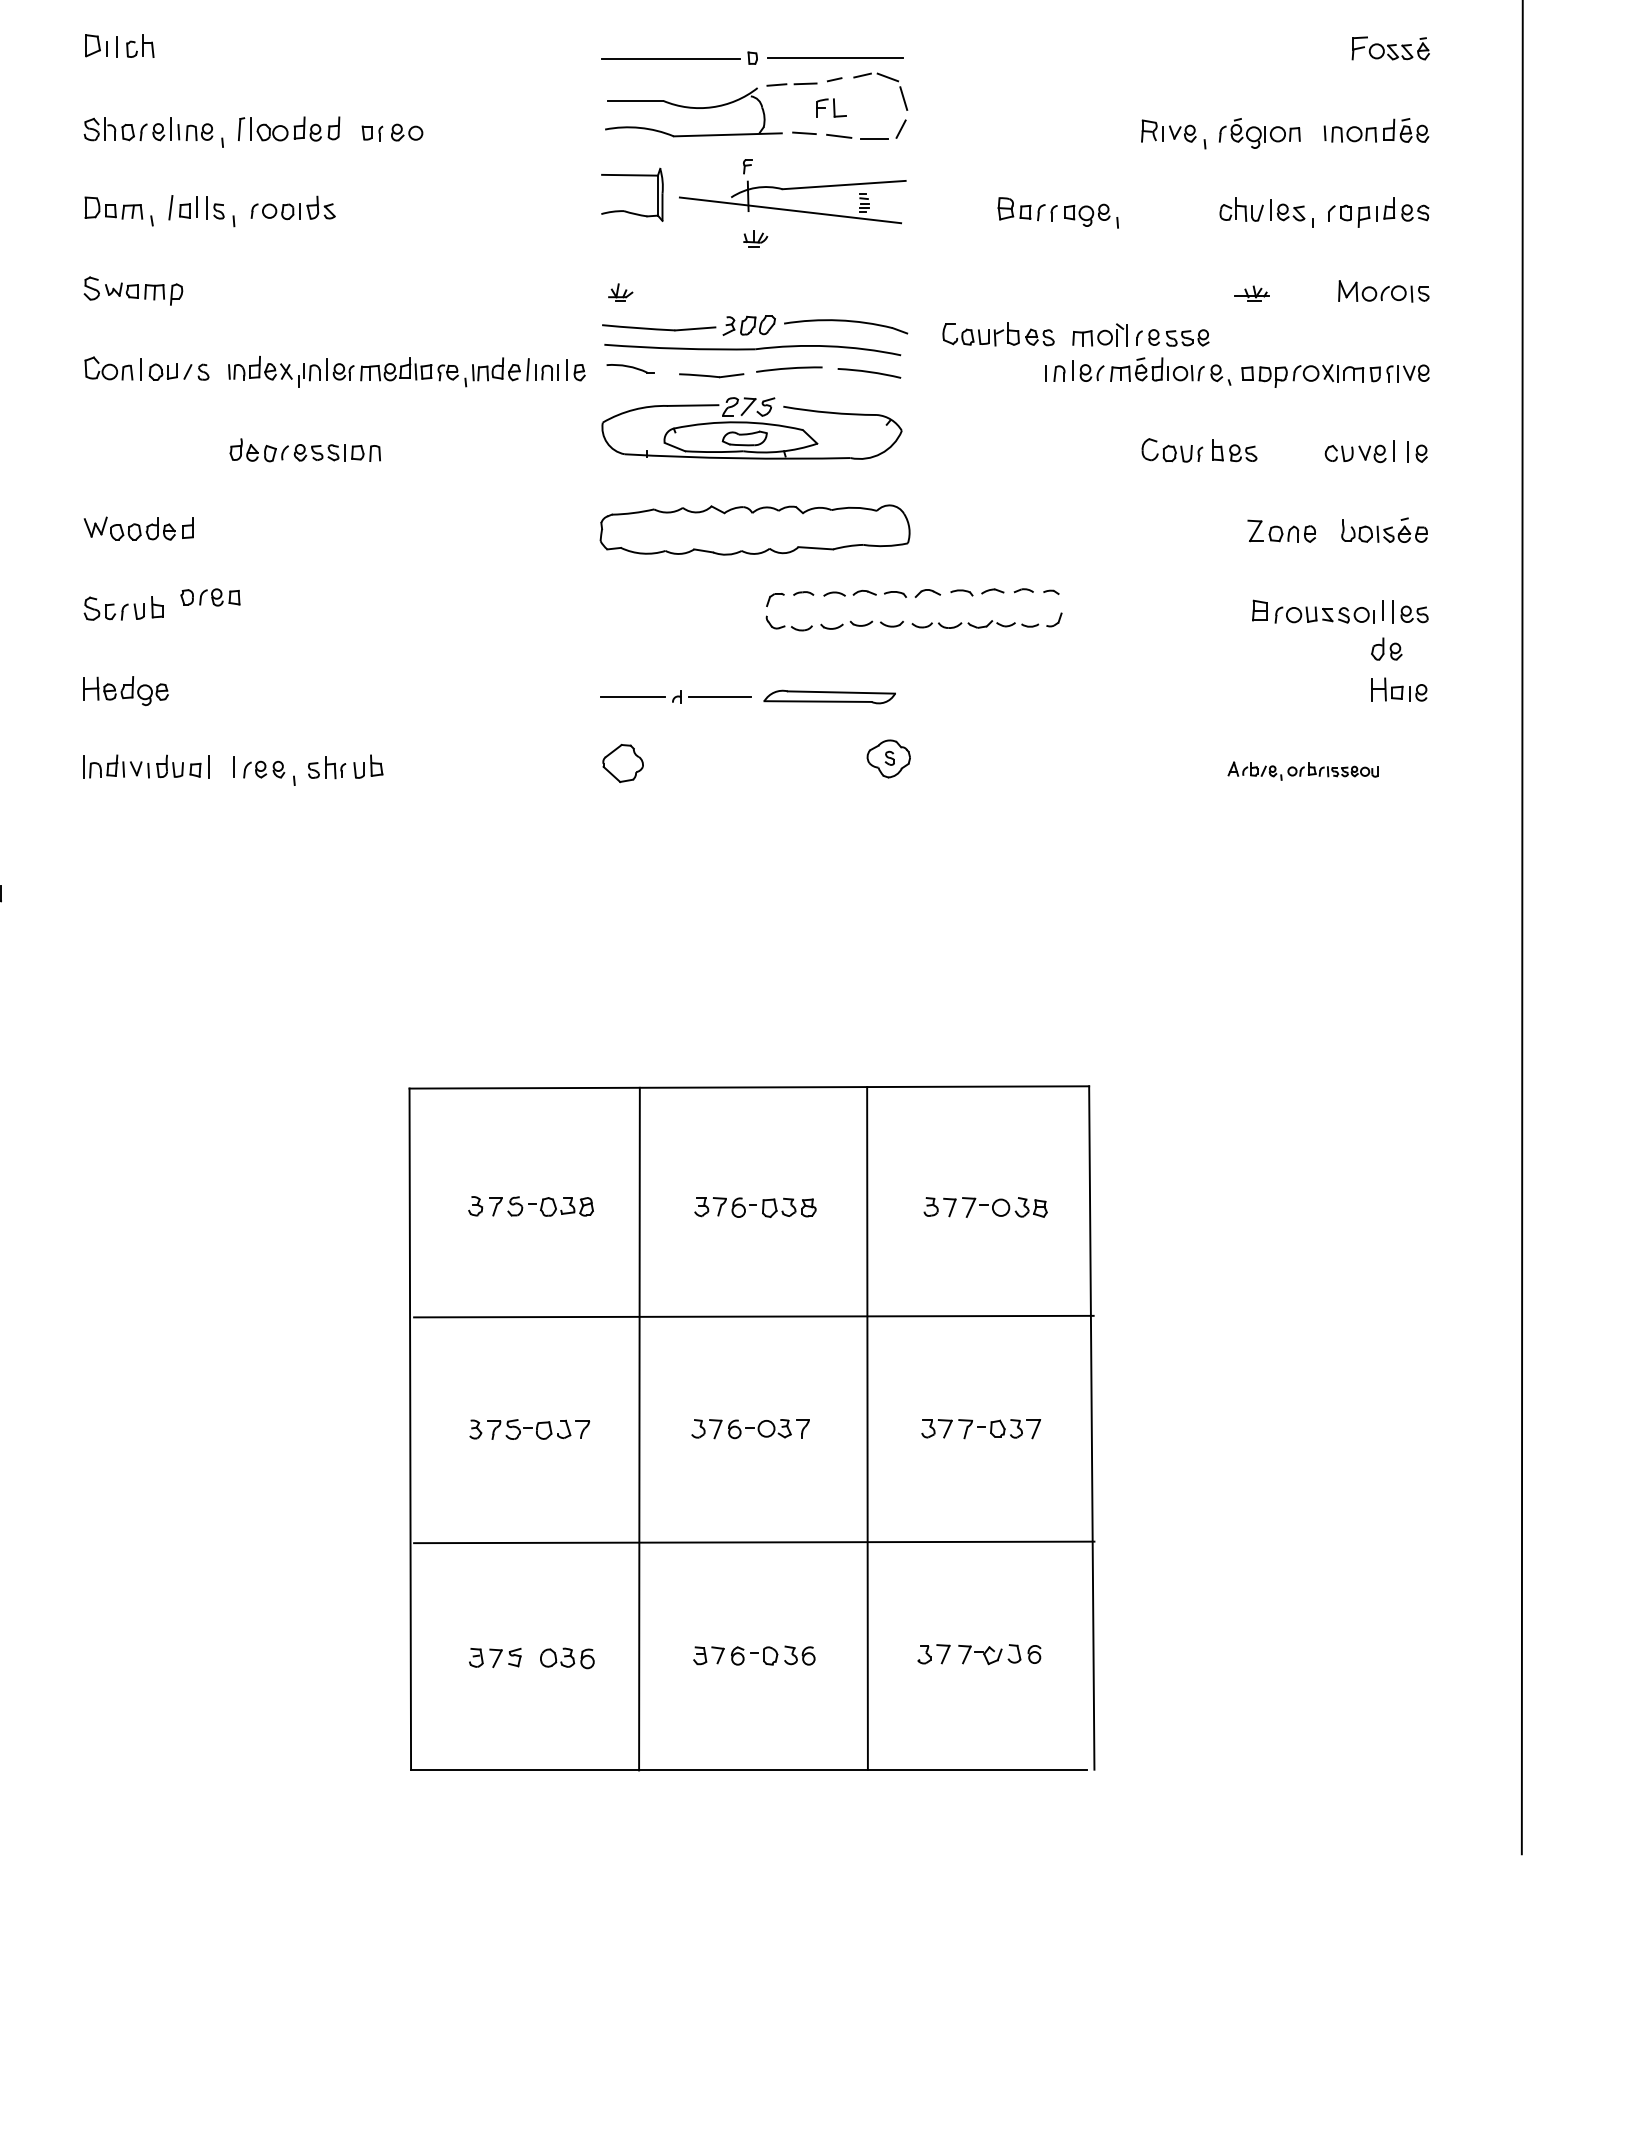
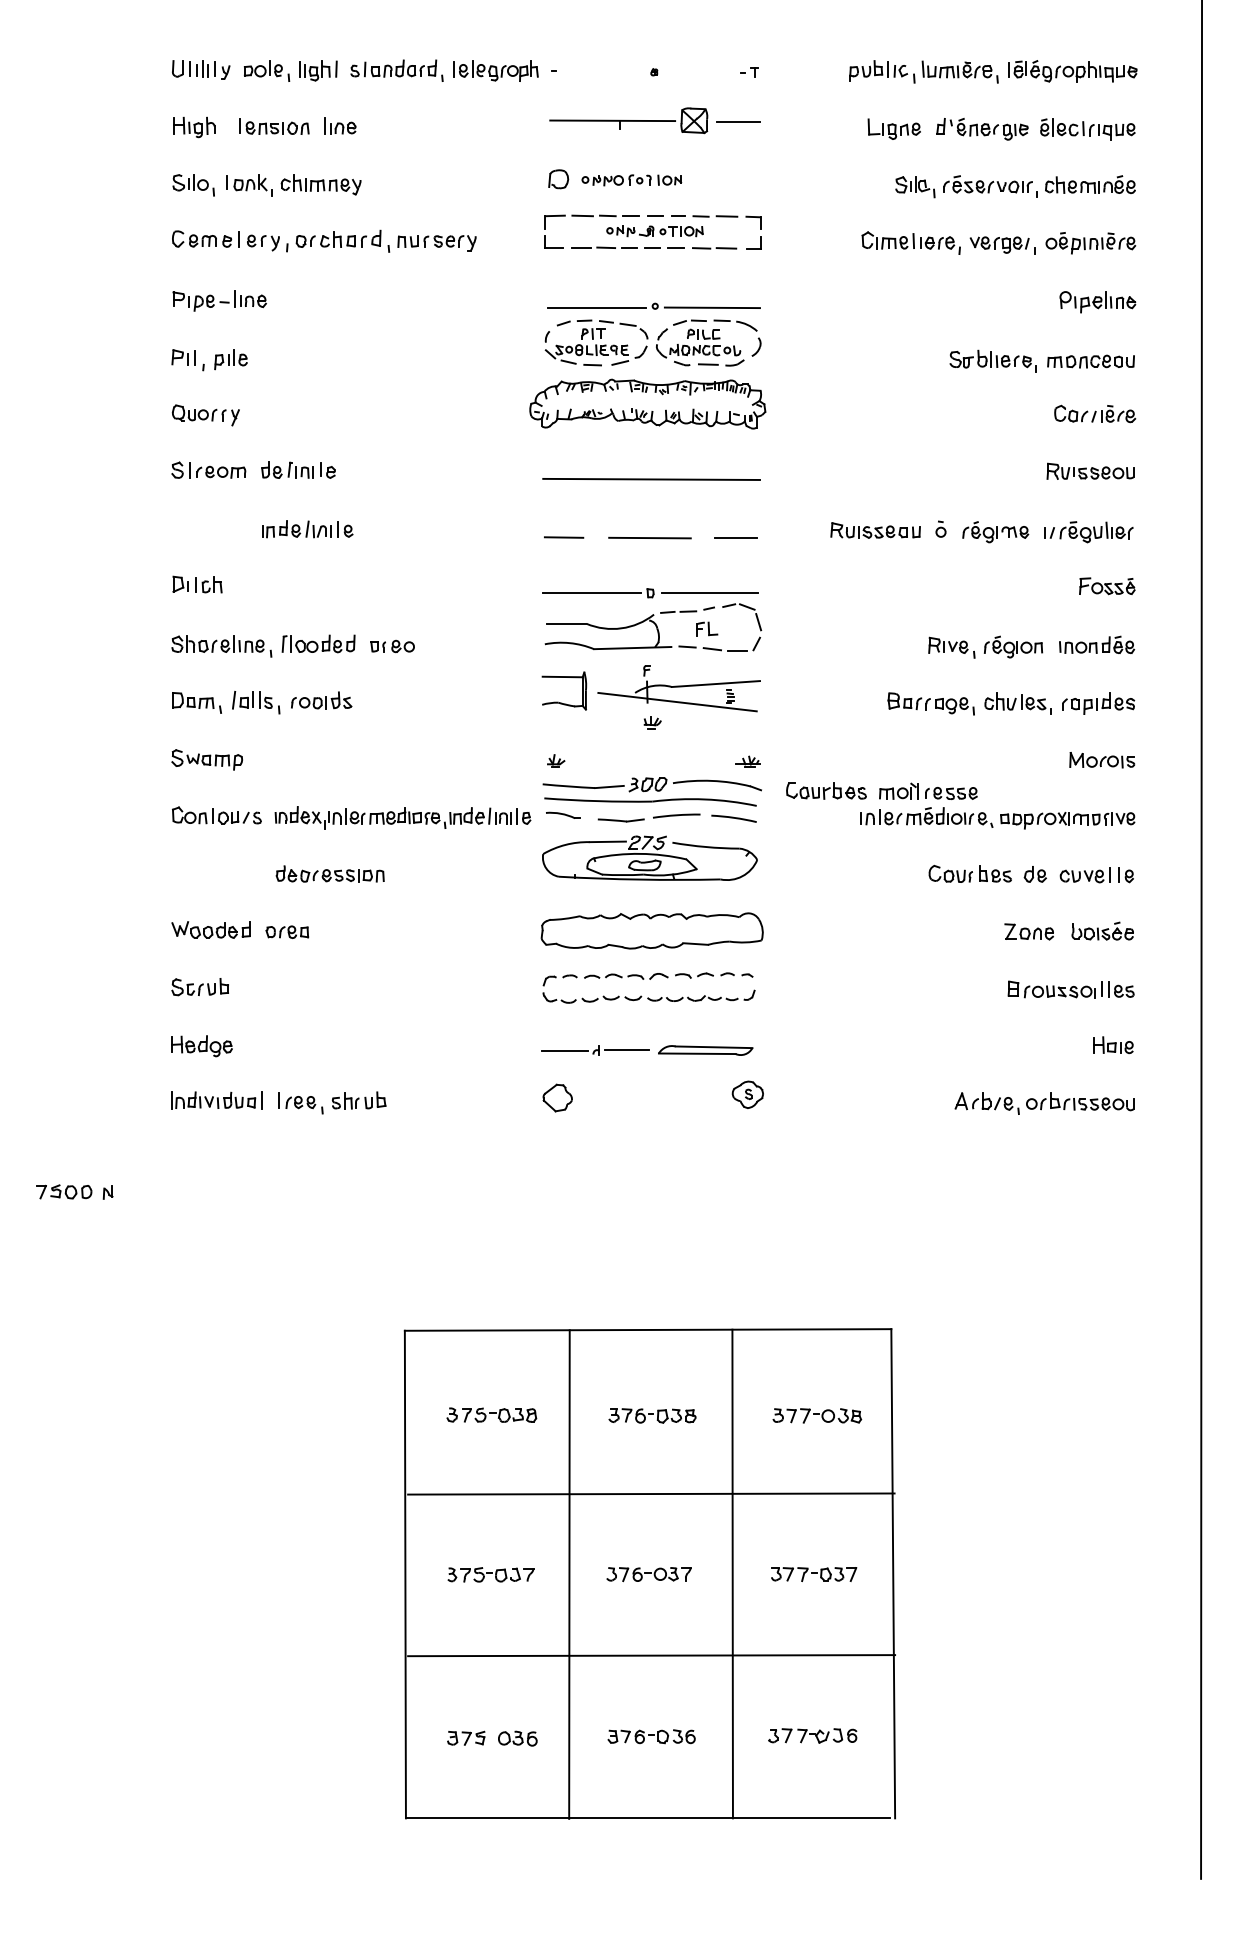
part: (1057, 212) -> (930, 703), moved
part: (1251, 293) -> (747, 761), moved
part: (210, 596) -> (287, 931), moved
part: (914, 597) -> (649, 979), moved
part: (1385, 649) -> (1034, 874), moved
part: (1303, 771) -> (1044, 1103), size x1.67

